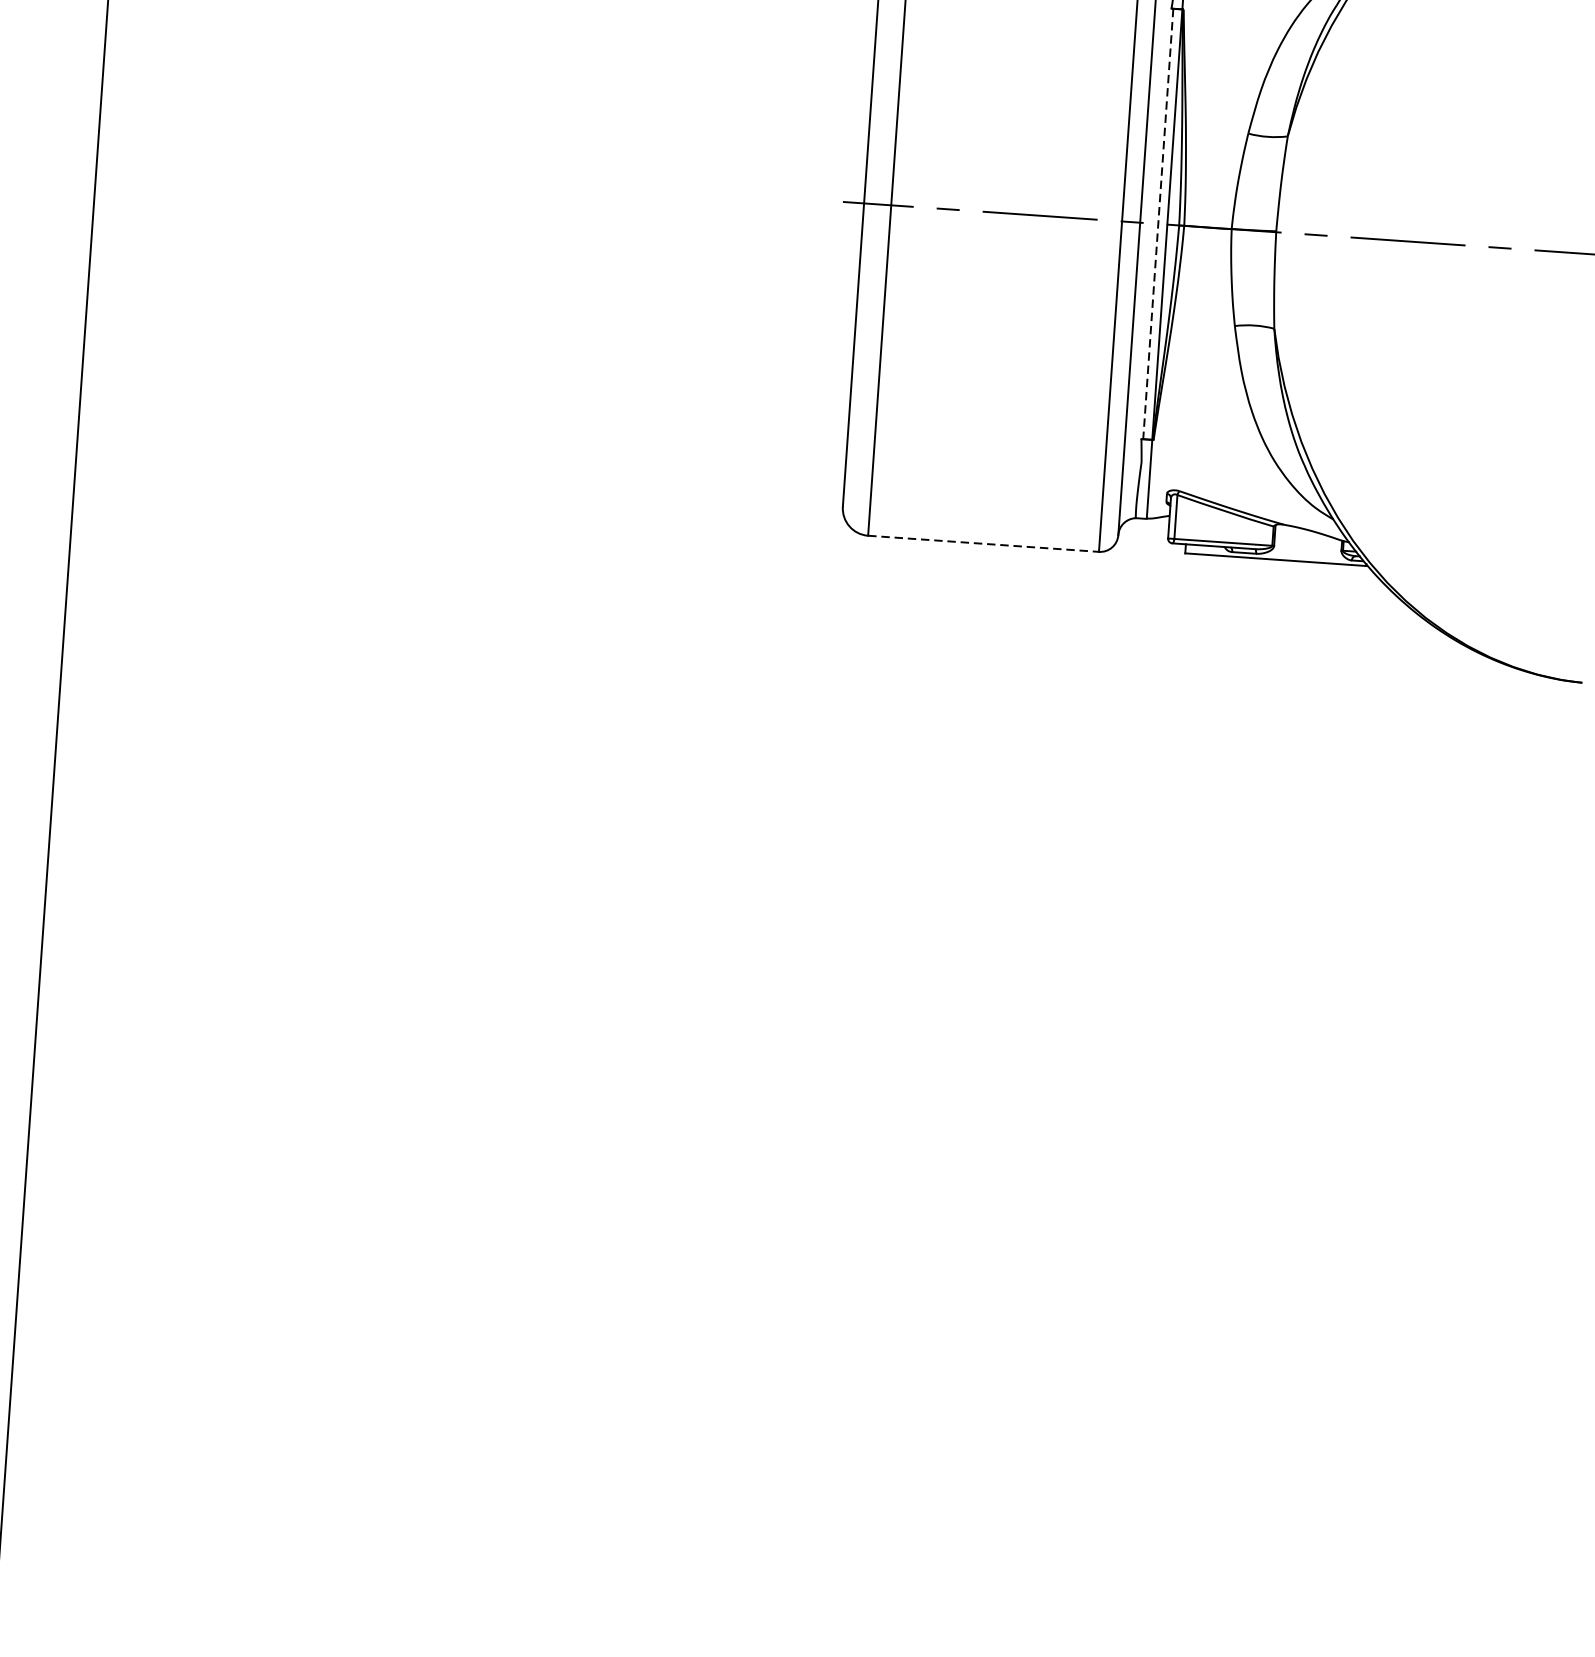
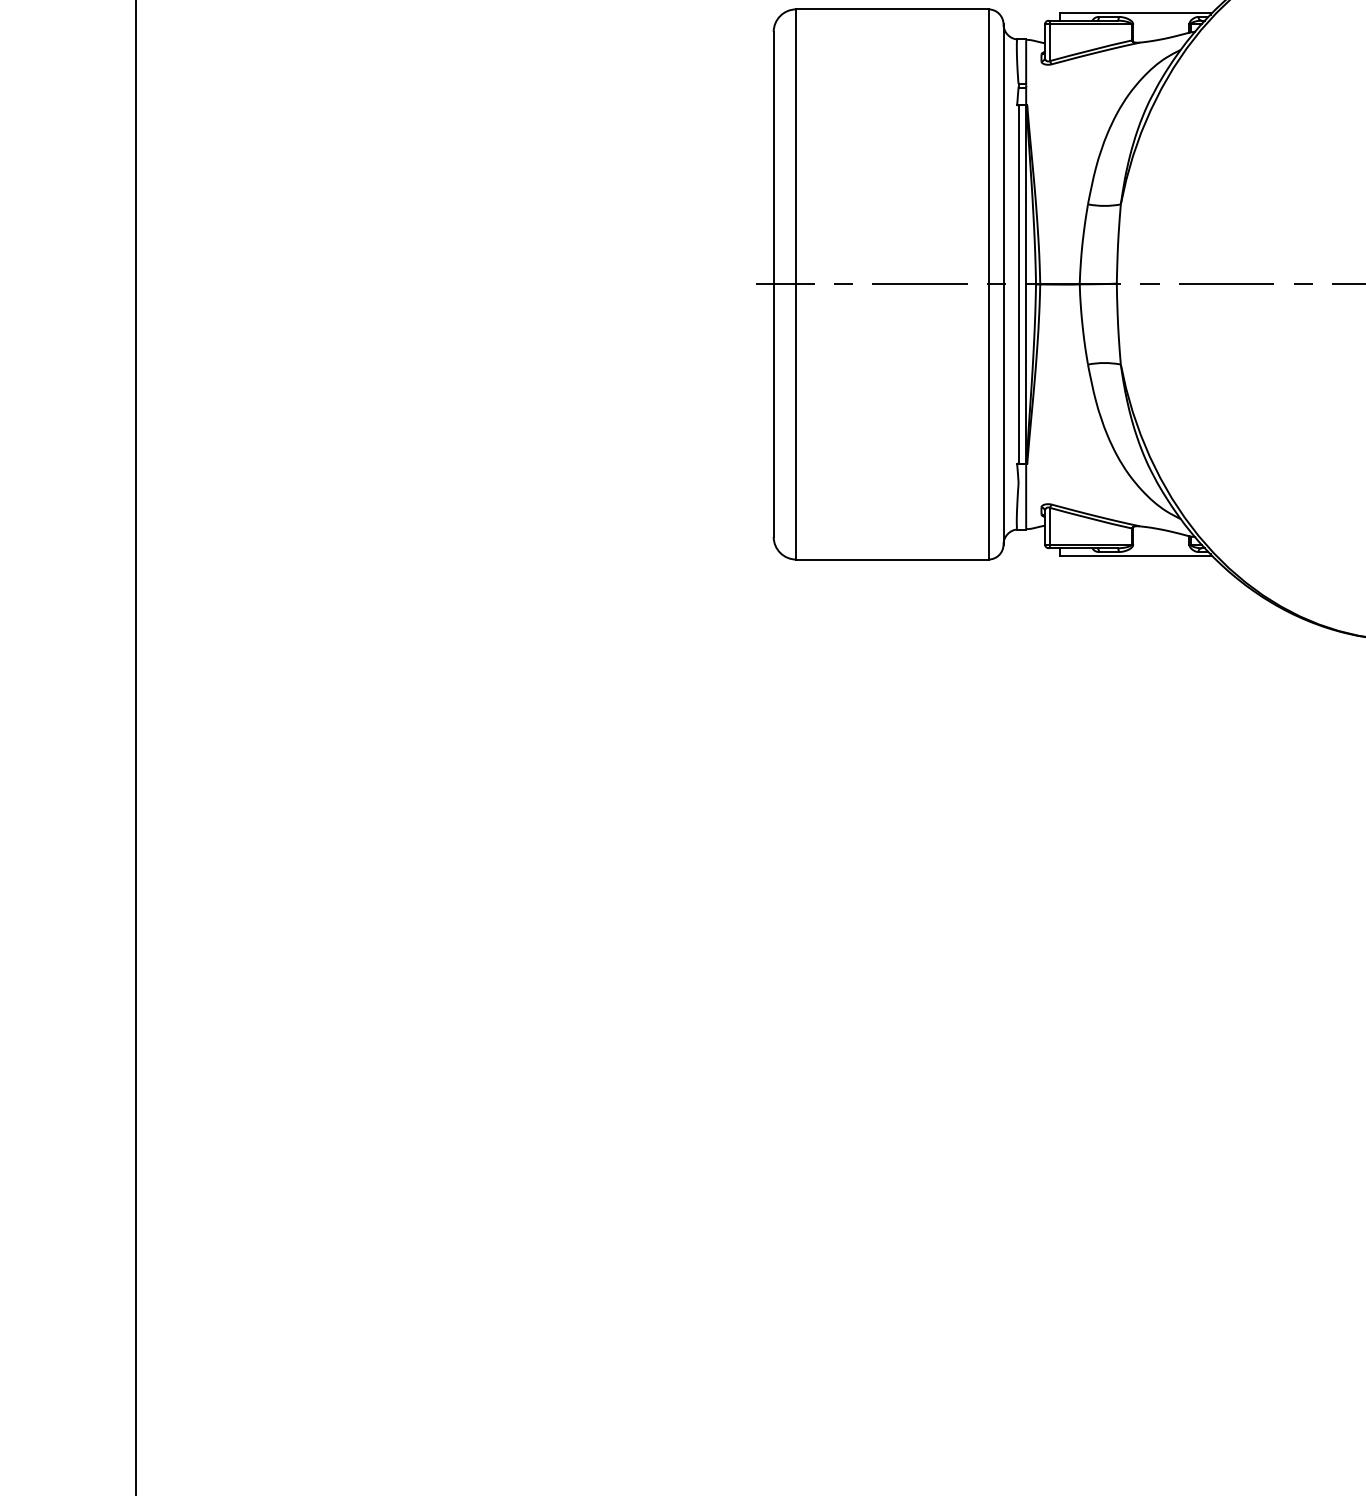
line: (1158, 224) -> (1018, 284), dashed -> solid
line: (983, 543) -> (892, 559), dashed -> solid

